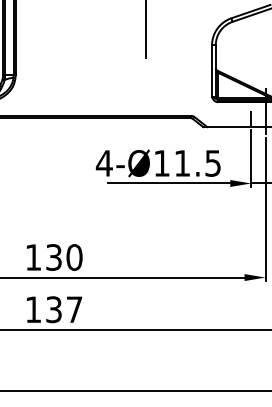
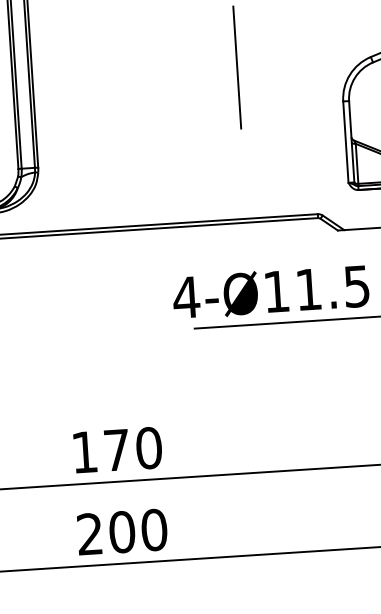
text: (53, 257) -> (116, 450), 130 -> 170
text: (53, 309) -> (121, 531), 137 -> 200

